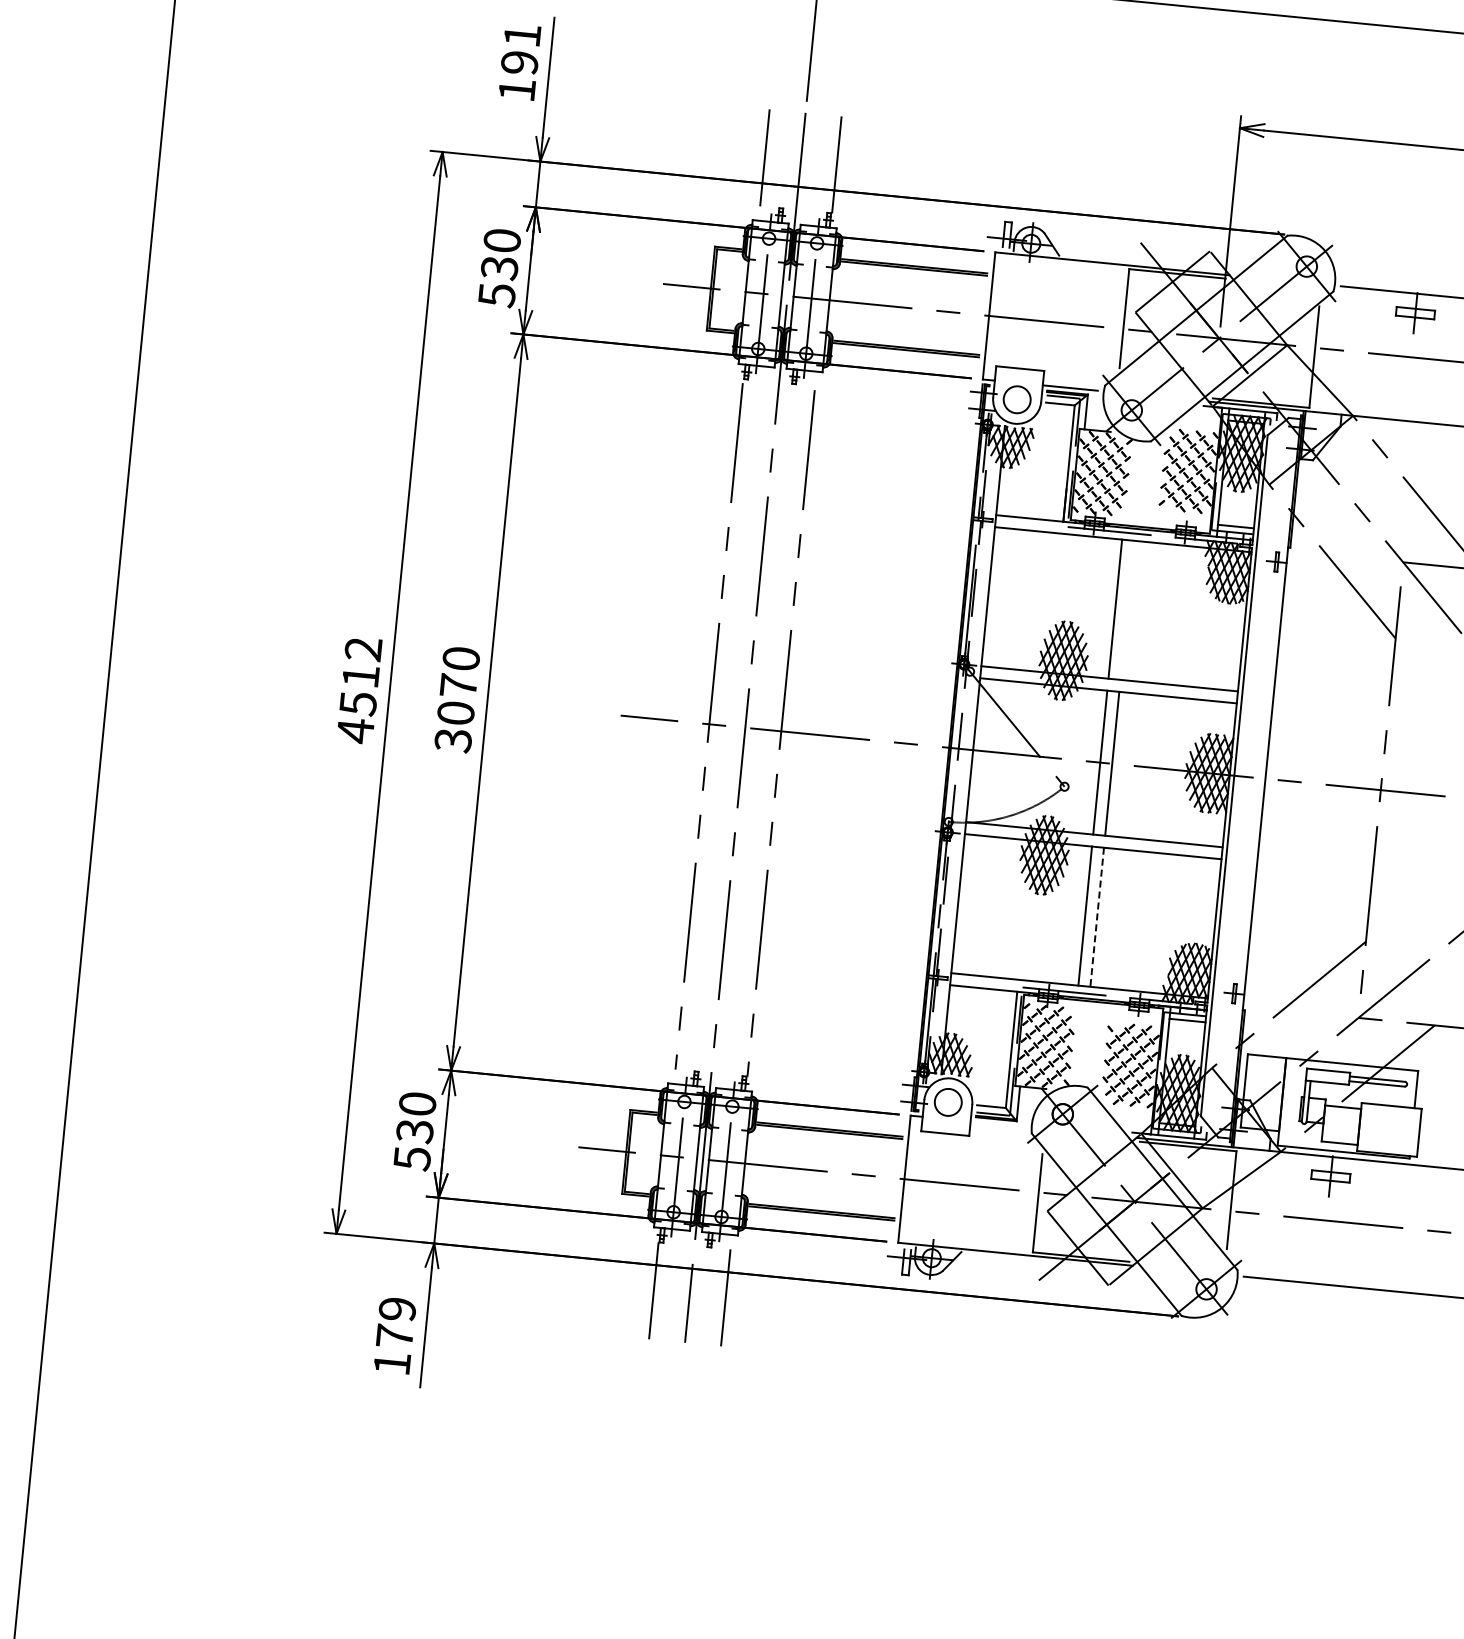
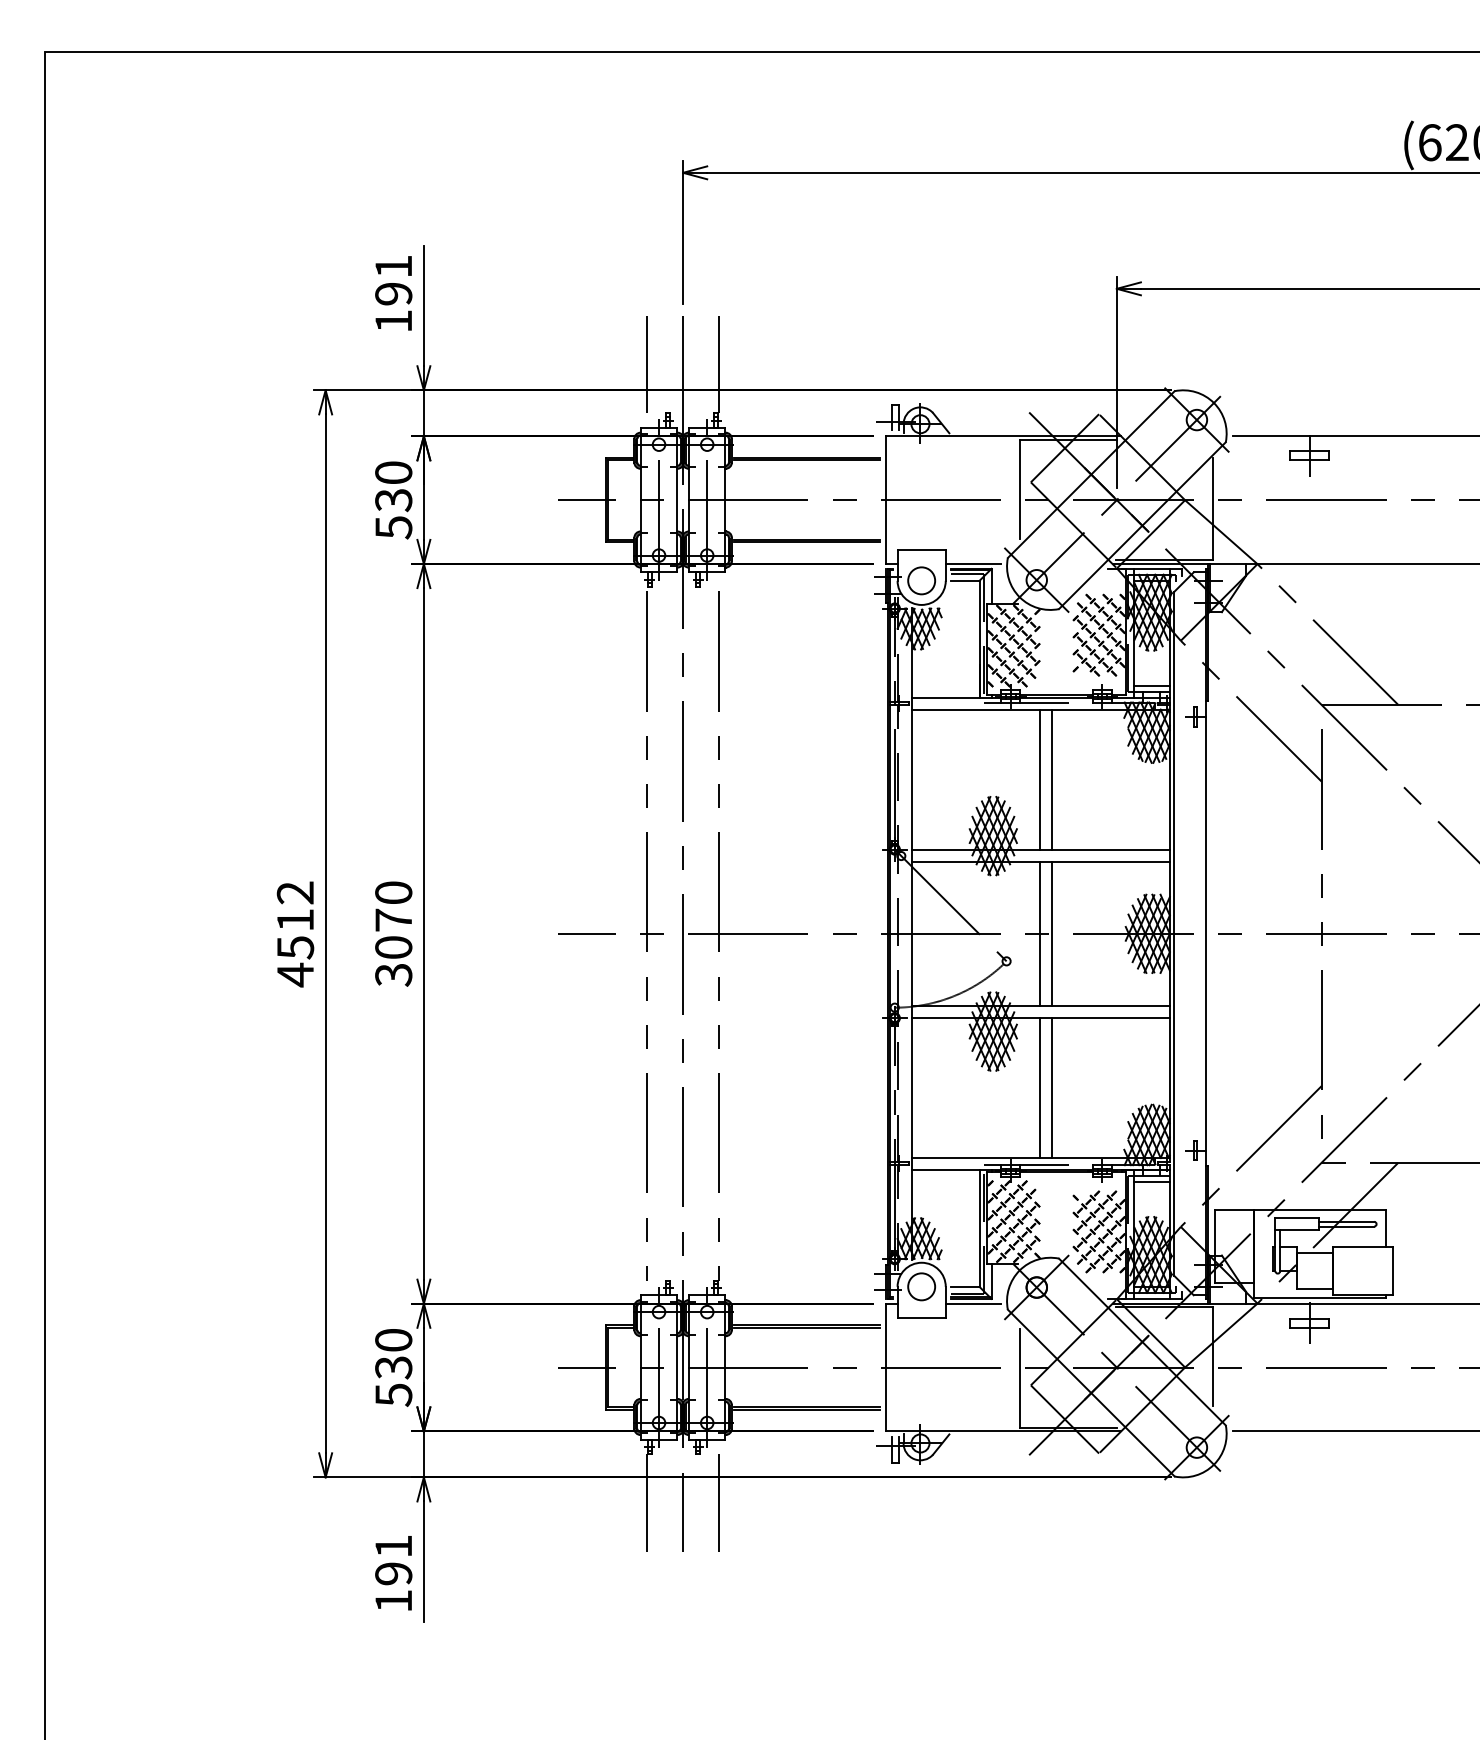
line: (1127, 610) -> (1051, 779), added
line: (1096, 917) -> (1051, 1088), dashed -> solid
line: (998, 1124) -> (973, 1303), added
text: (395, 1323) -> (393, 1560), 179 -> 191

